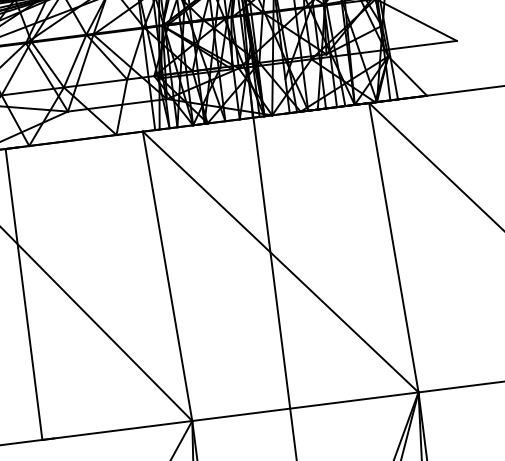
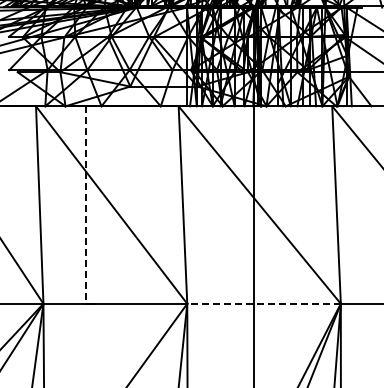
line: (24, 295) -> (85, 205), solid -> dashed
line: (306, 406) -> (264, 303), solid -> dashed

